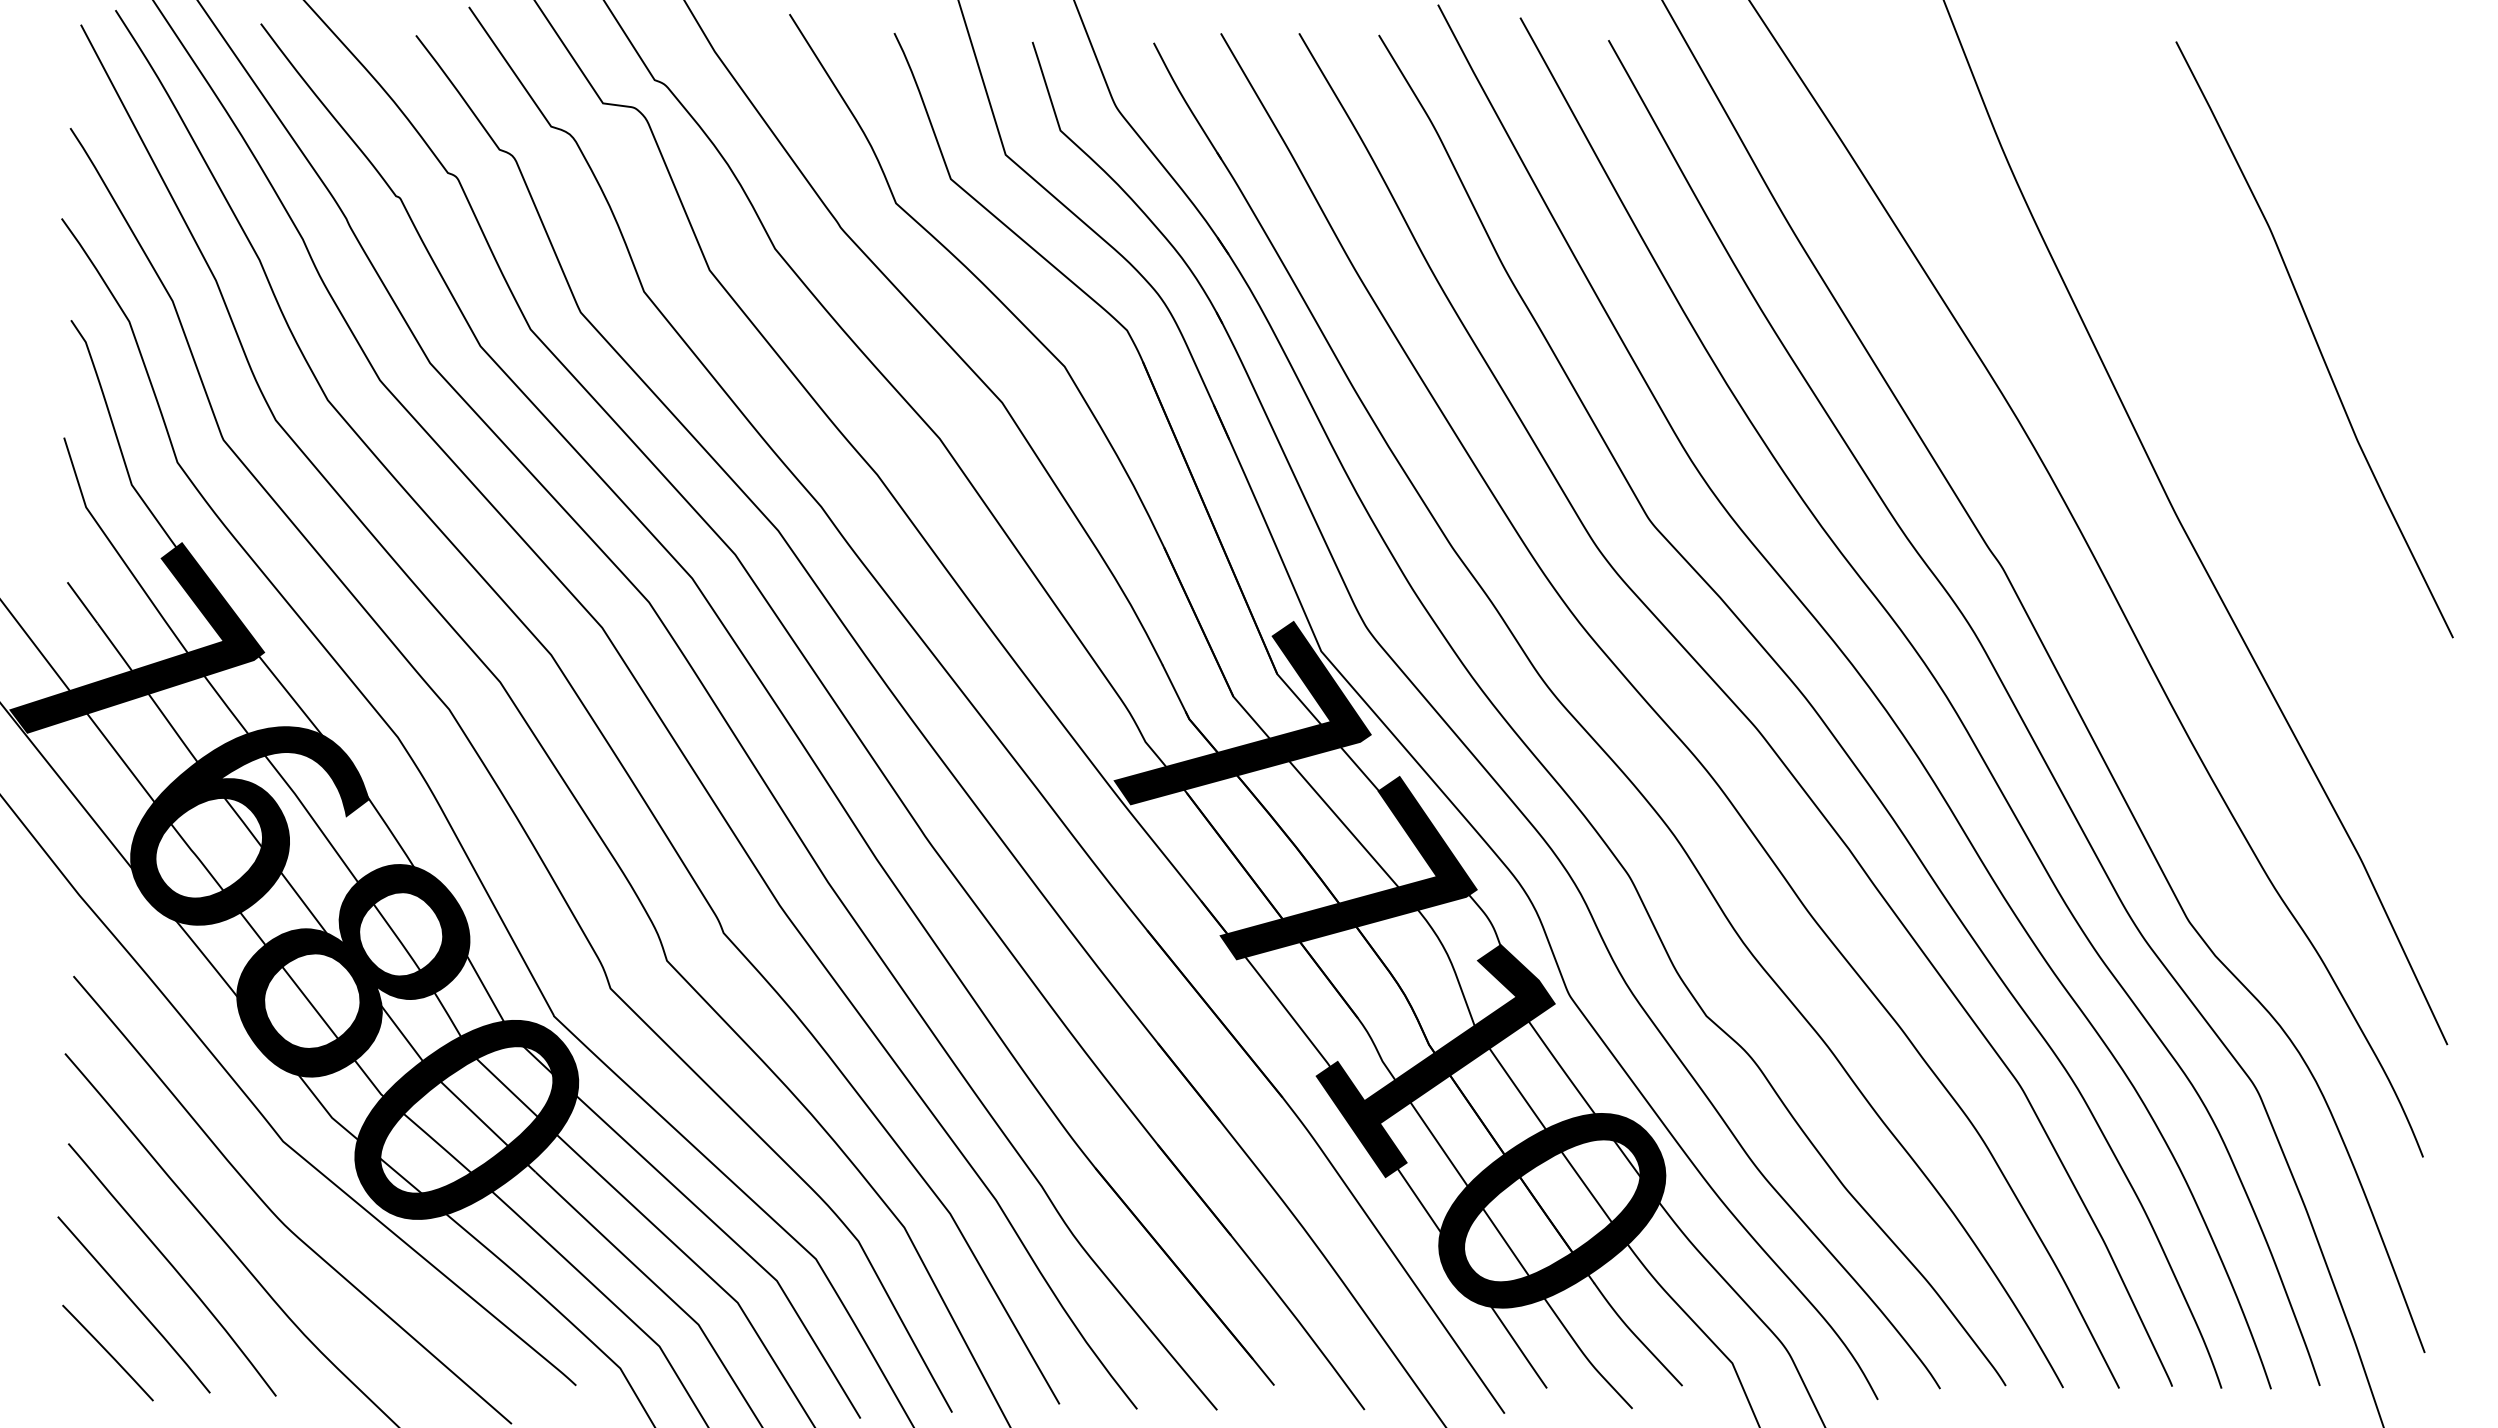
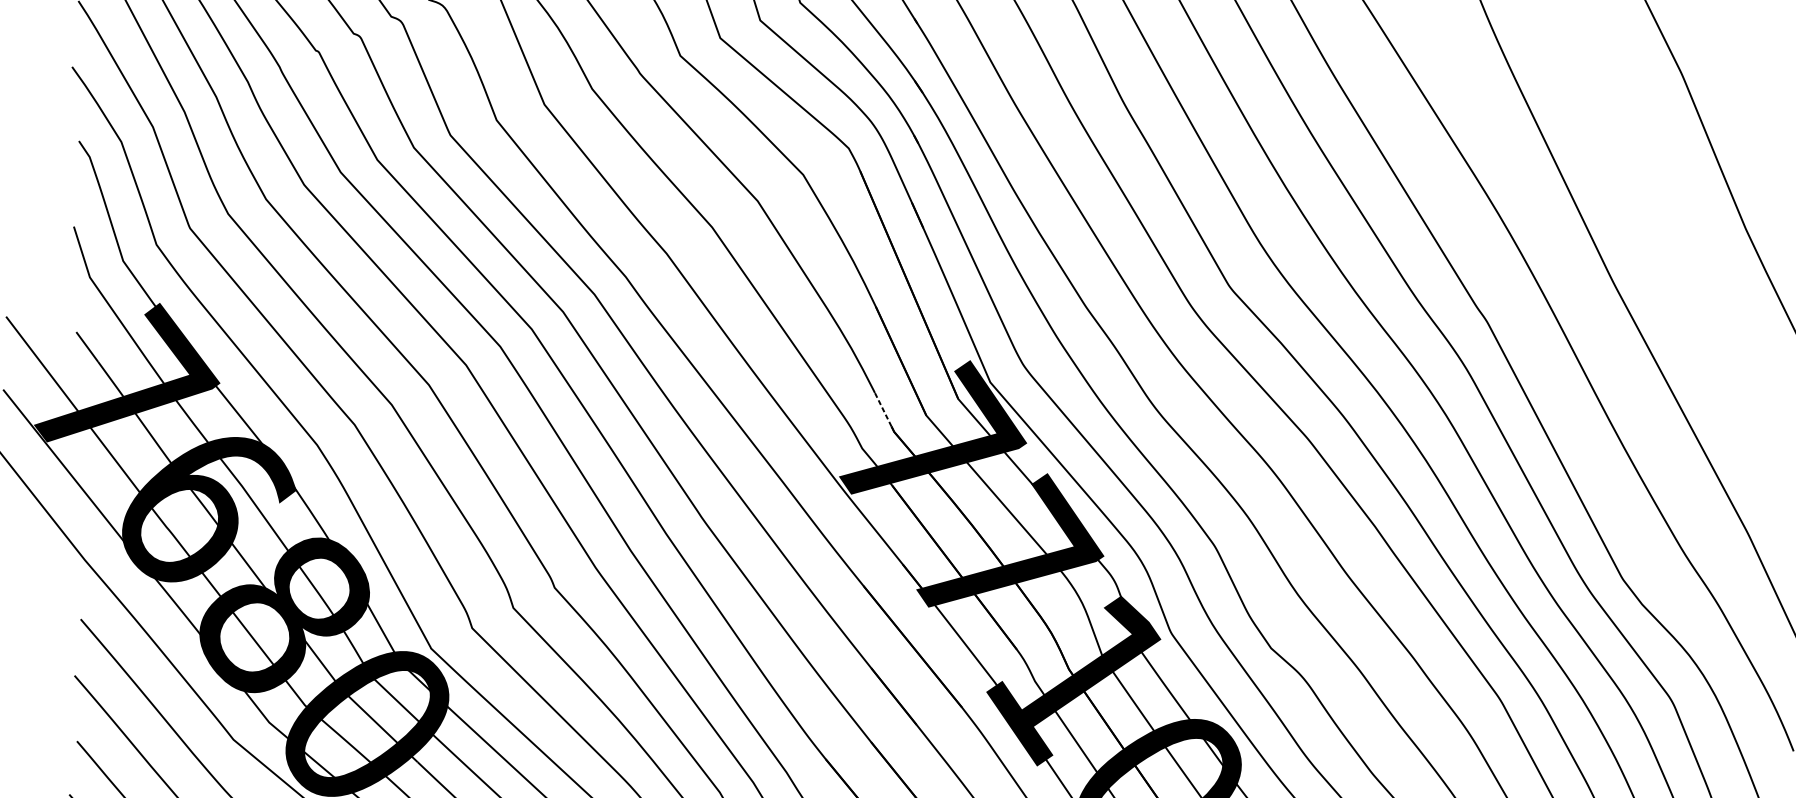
line: (1174, 688) -> (883, 409), solid -> dashed

